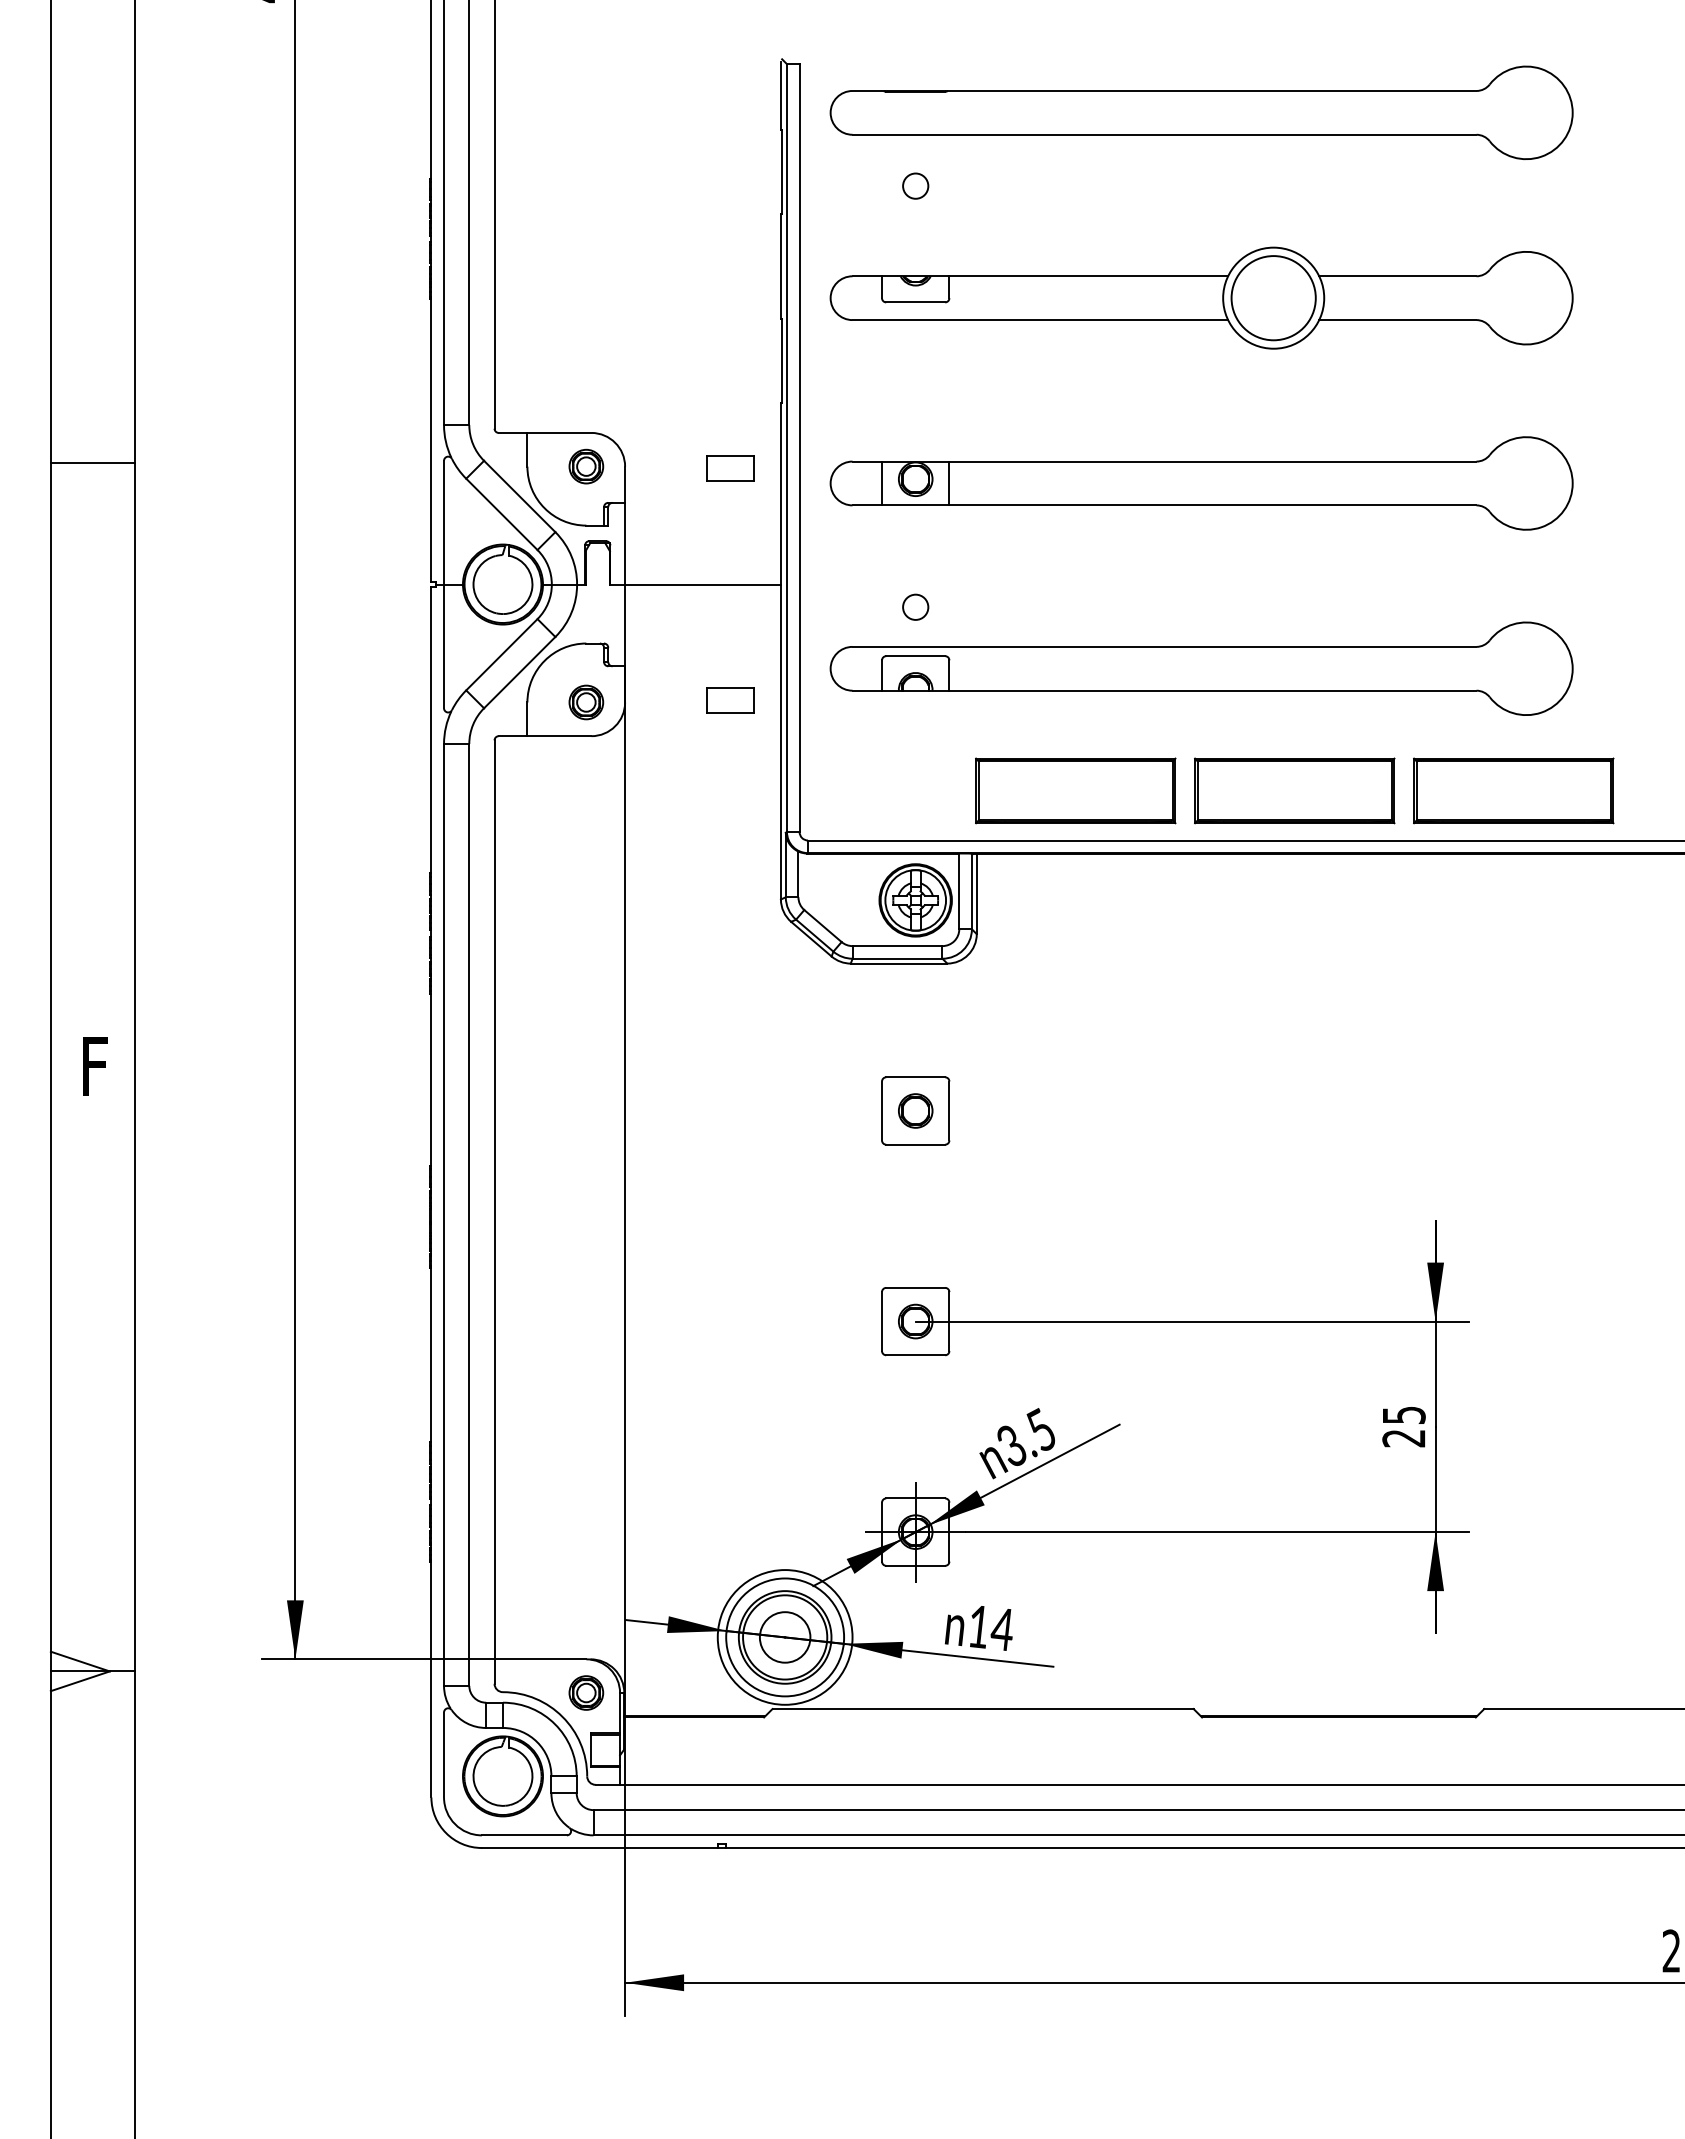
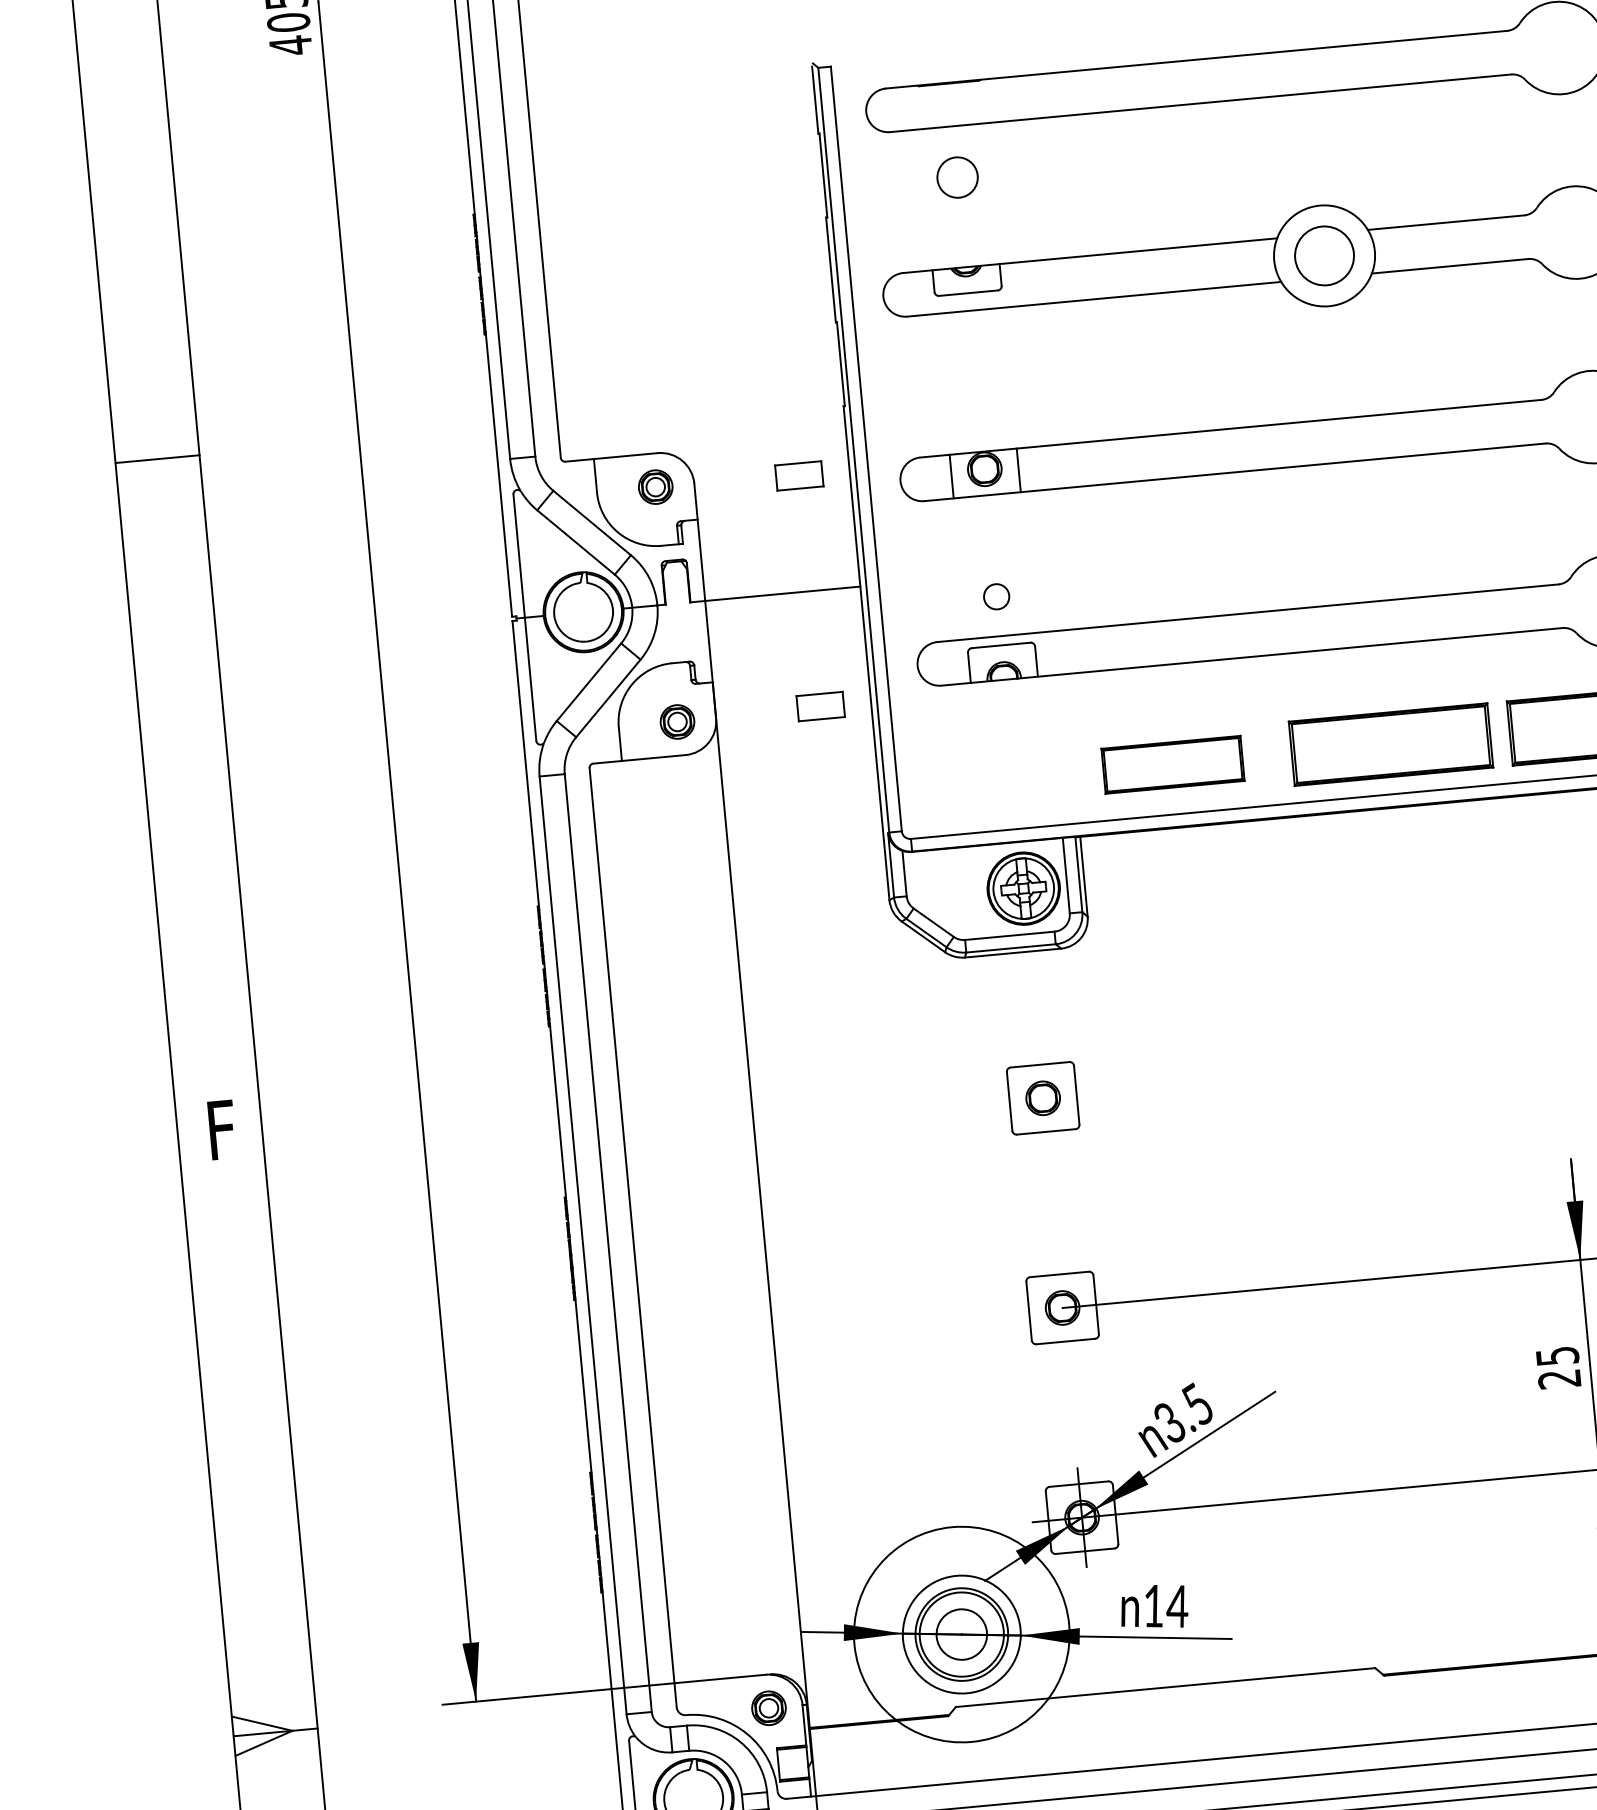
circle: (915, 185) -> (957, 176), size x1.6
circle: (1273, 298) -> (1324, 256), size x0.7
line: (92, 462) -> (157, 458), moved
part: (1075, 790) -> (1172, 764), size x0.7
circle: (784, 1637) -> (961, 1634), size x1.6

